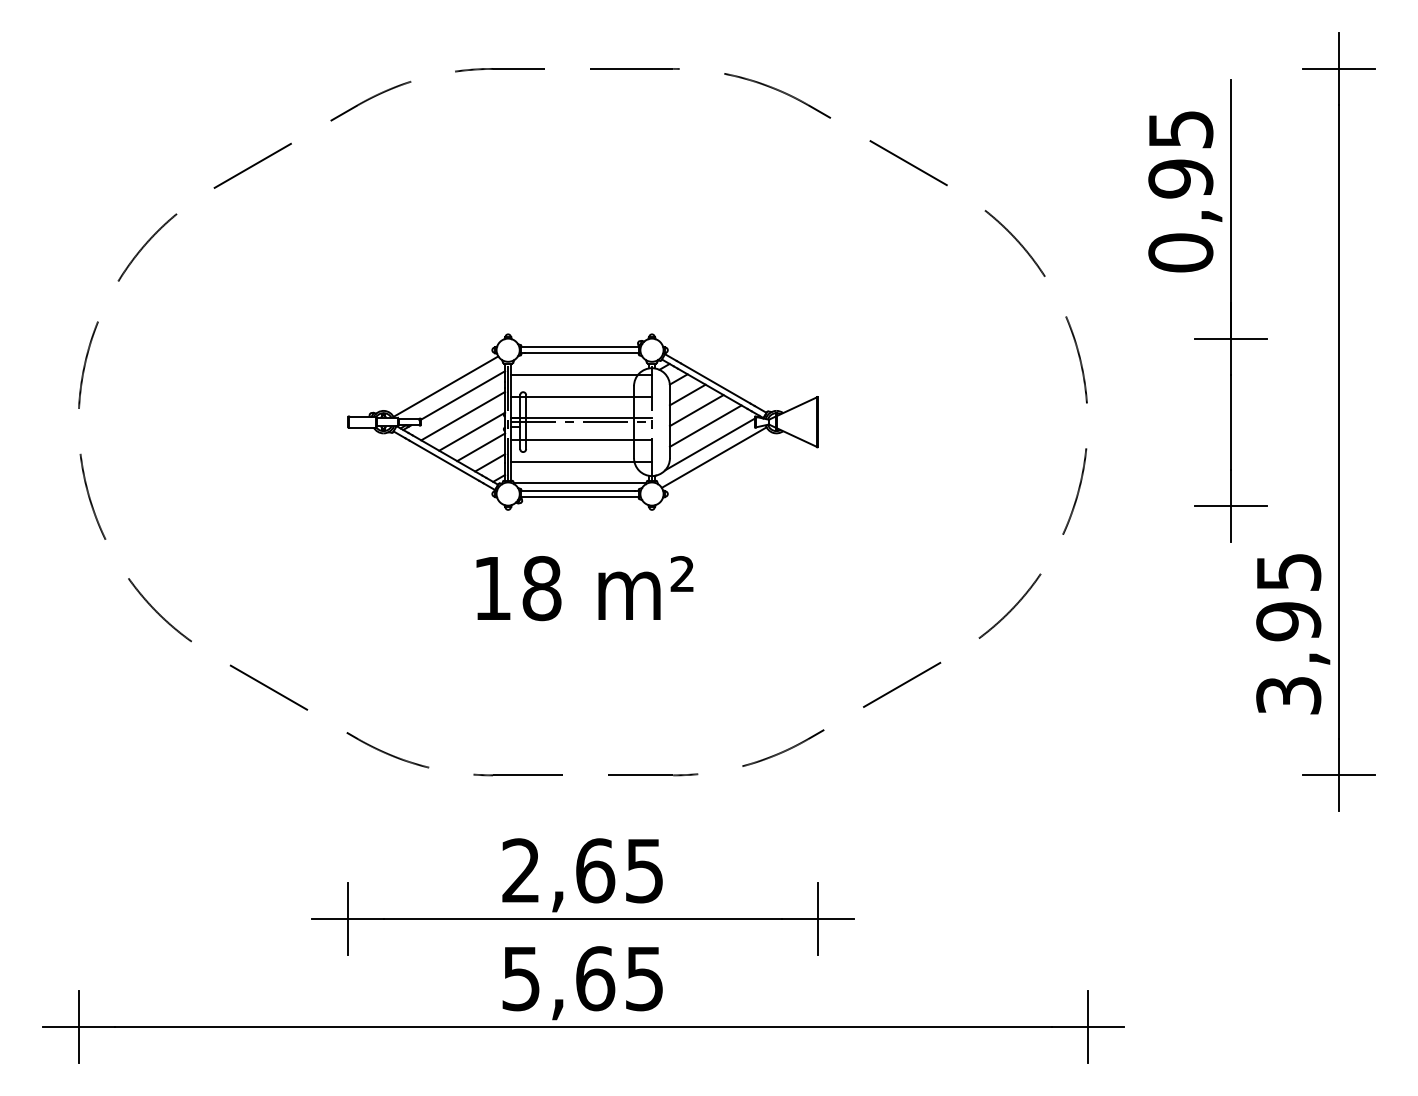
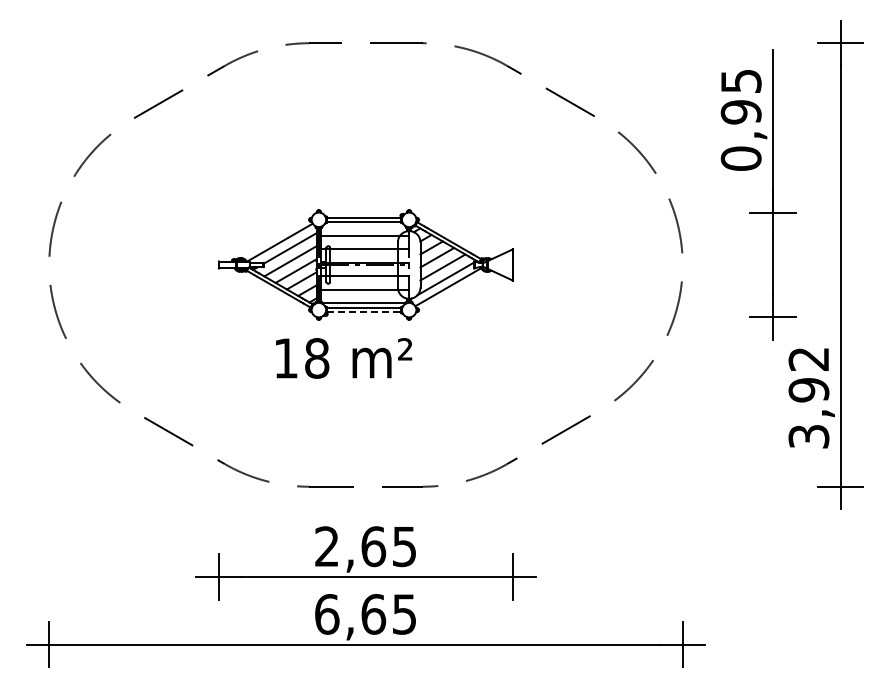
line: (580, 497) -> (364, 312), solid -> dashed
text: (1287, 572) -> (808, 359), 3,95 -> 3,92
text: (585, 588) -> (344, 358), moved
text: (521, 978) -> (327, 614), 5,65 -> 6,65

